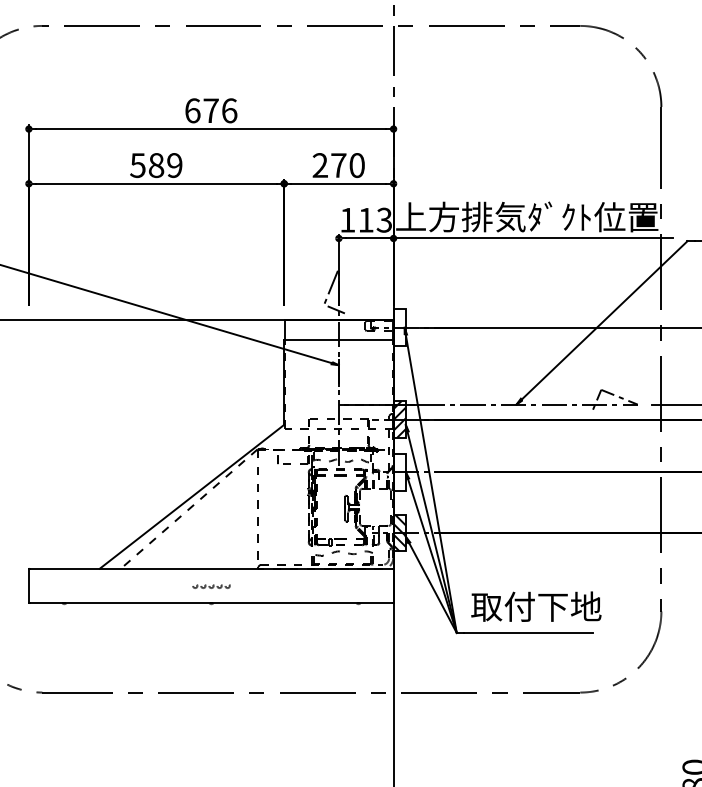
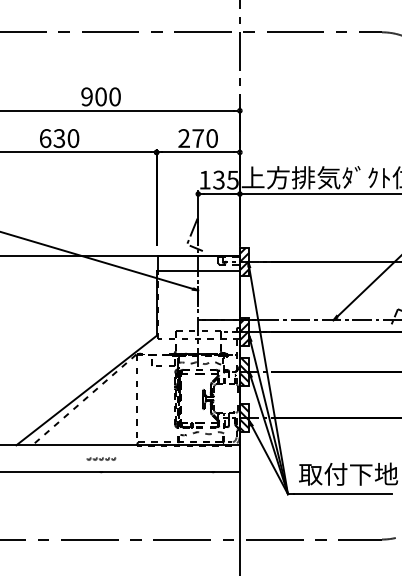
text: (211, 110) -> (101, 96), 676 -> 900
text: (156, 165) -> (59, 138), 589 -> 630
text: (374, 219) -> (225, 179), 113 -> 135
hatch: (399, 327) -> (244, 261), added
hatch: (399, 472) -> (244, 372), added

